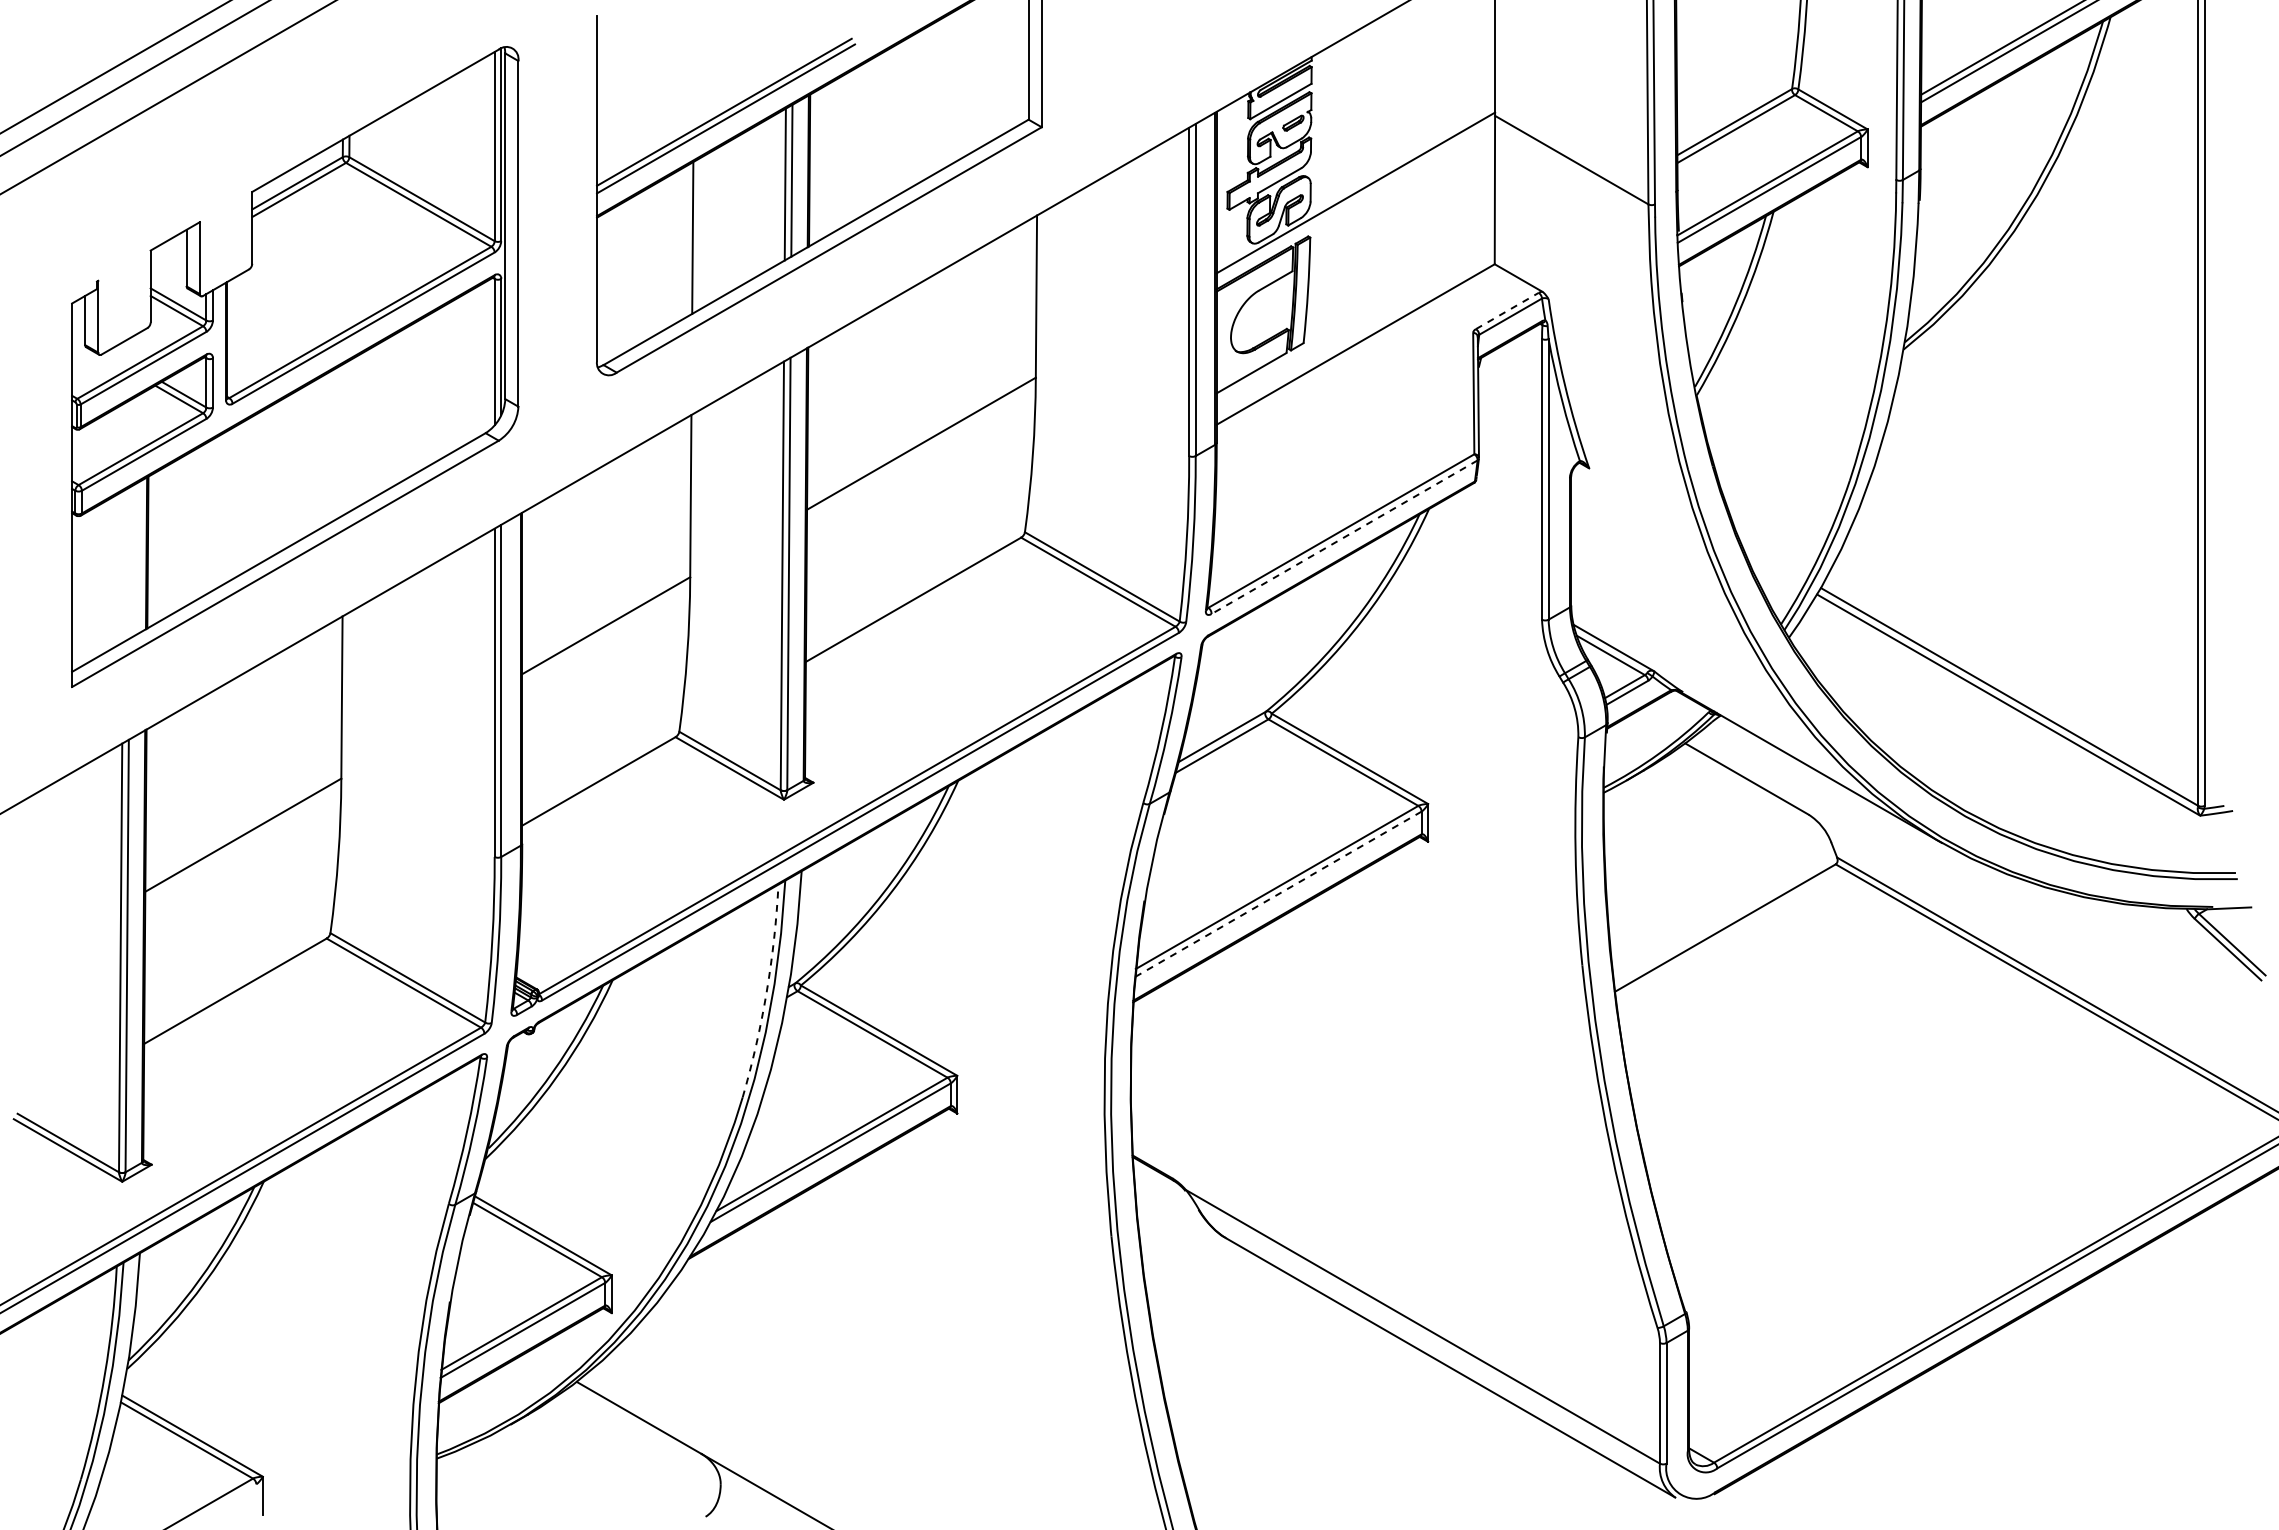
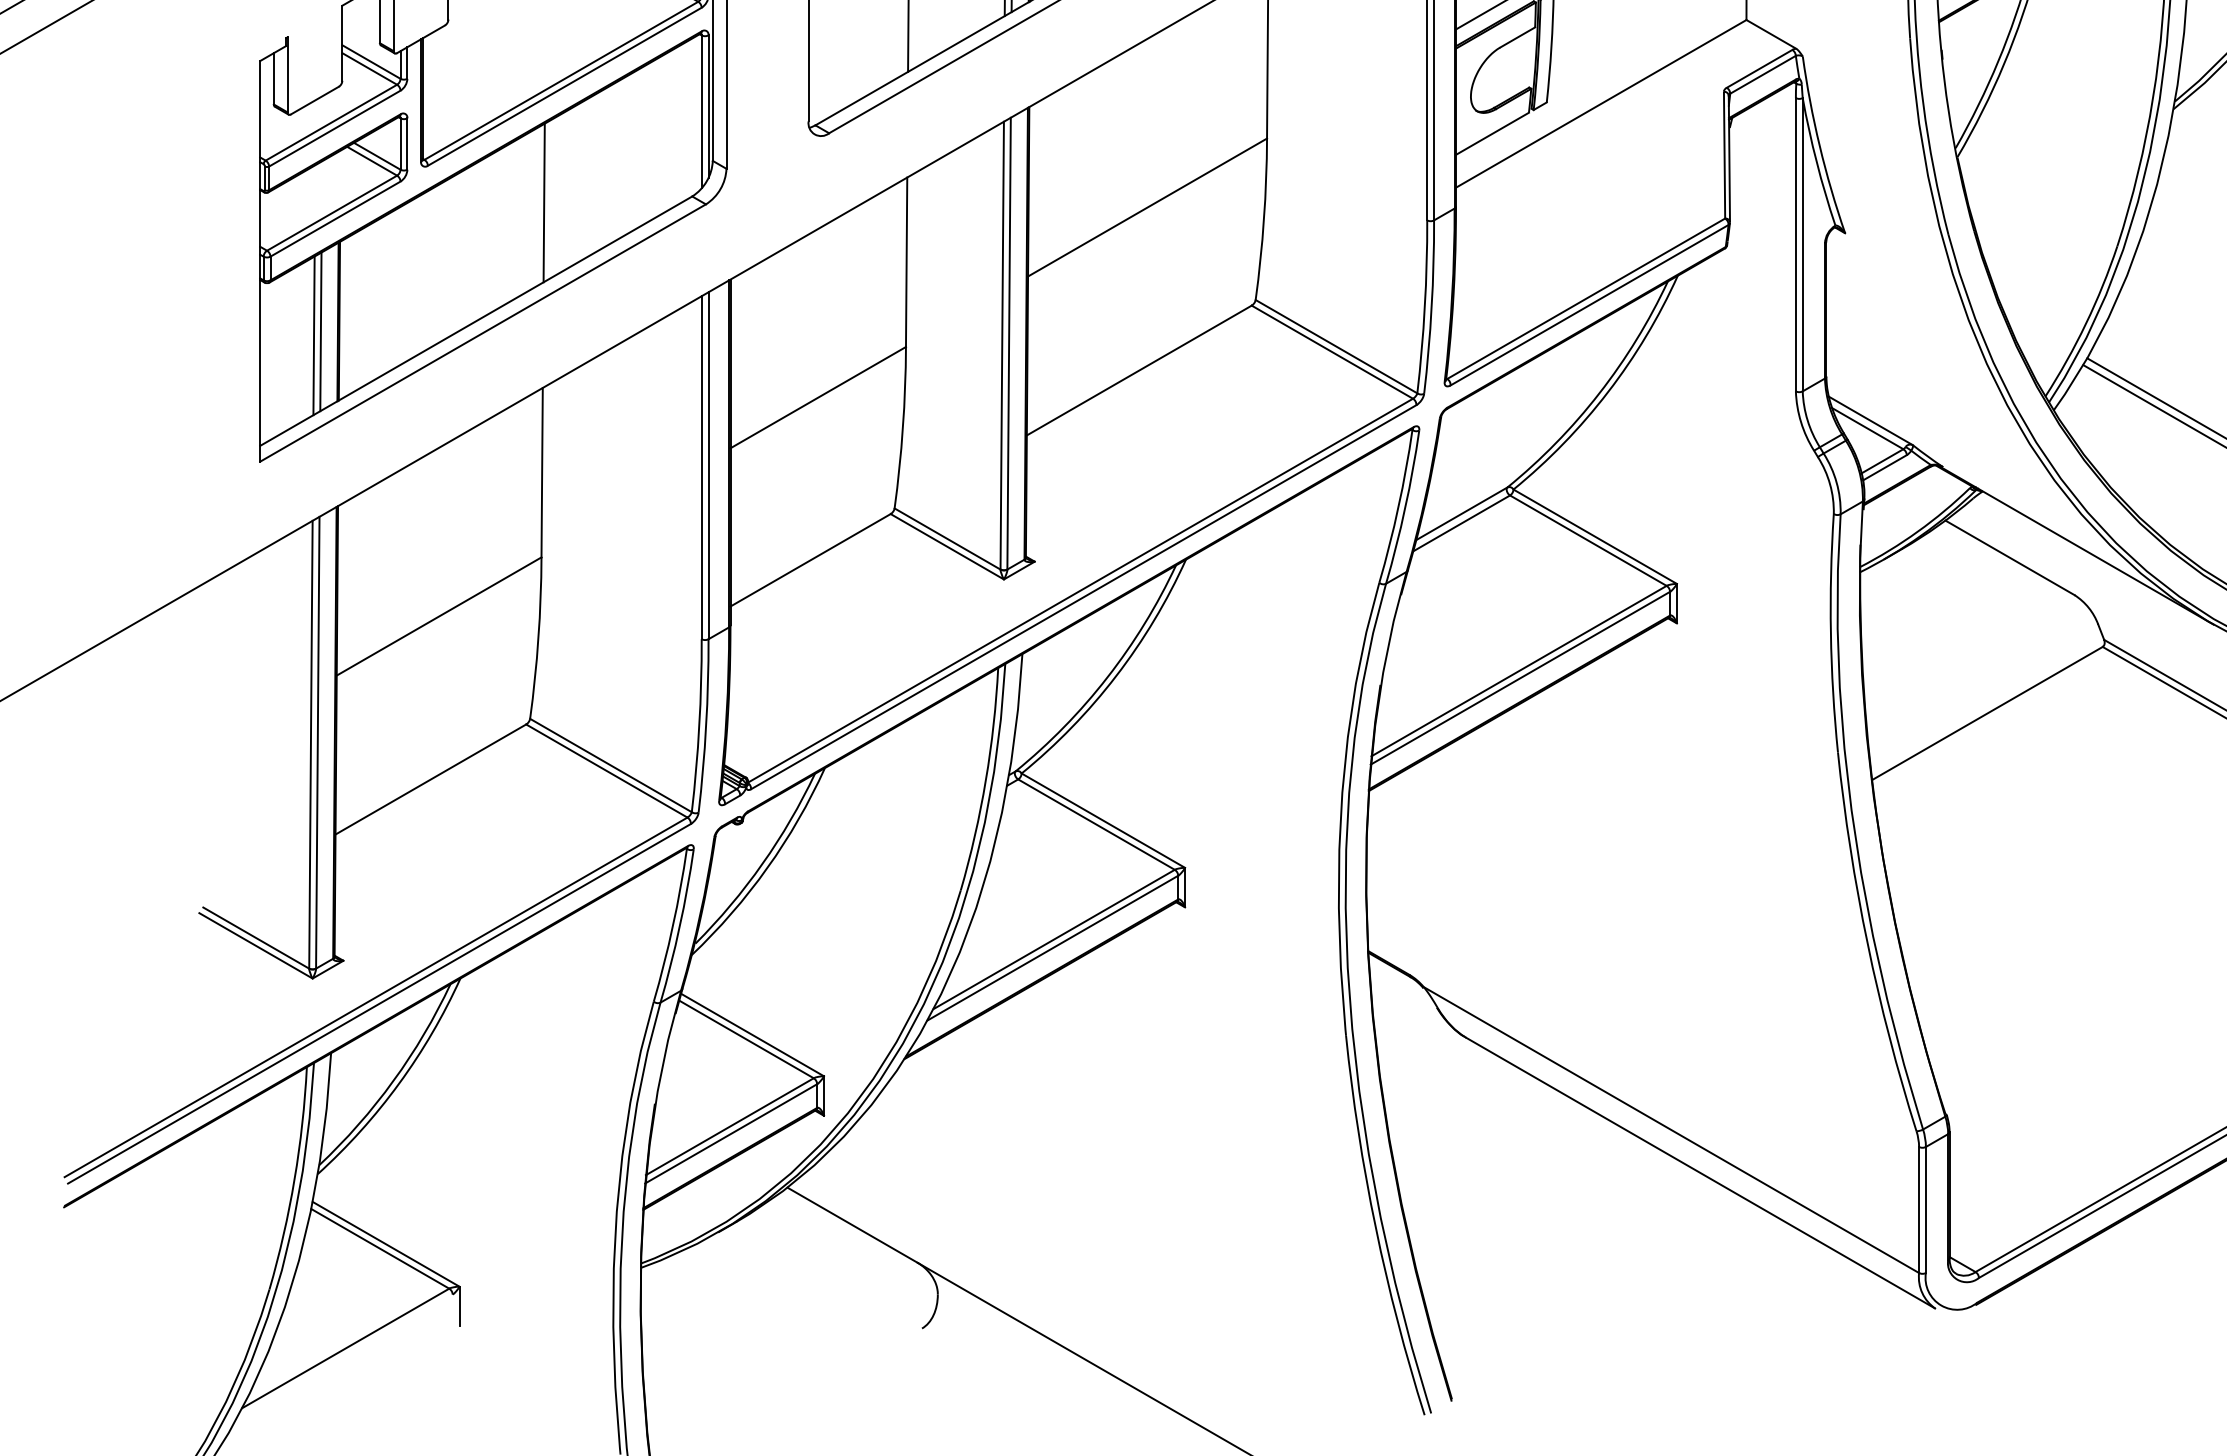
line: (1507, 310) -> (1759, 68), dashed -> solid
line: (343, 439) -> (543, 203), added
line: (1344, 537) -> (1589, 305), dashed -> solid
line: (129, 562) -> (320, 331), added
line: (123, 566) -> (313, 335), added
line: (1277, 894) -> (1519, 678), dashed -> solid
arc: (766, 992) -> (985, 780), dashed -> solid

